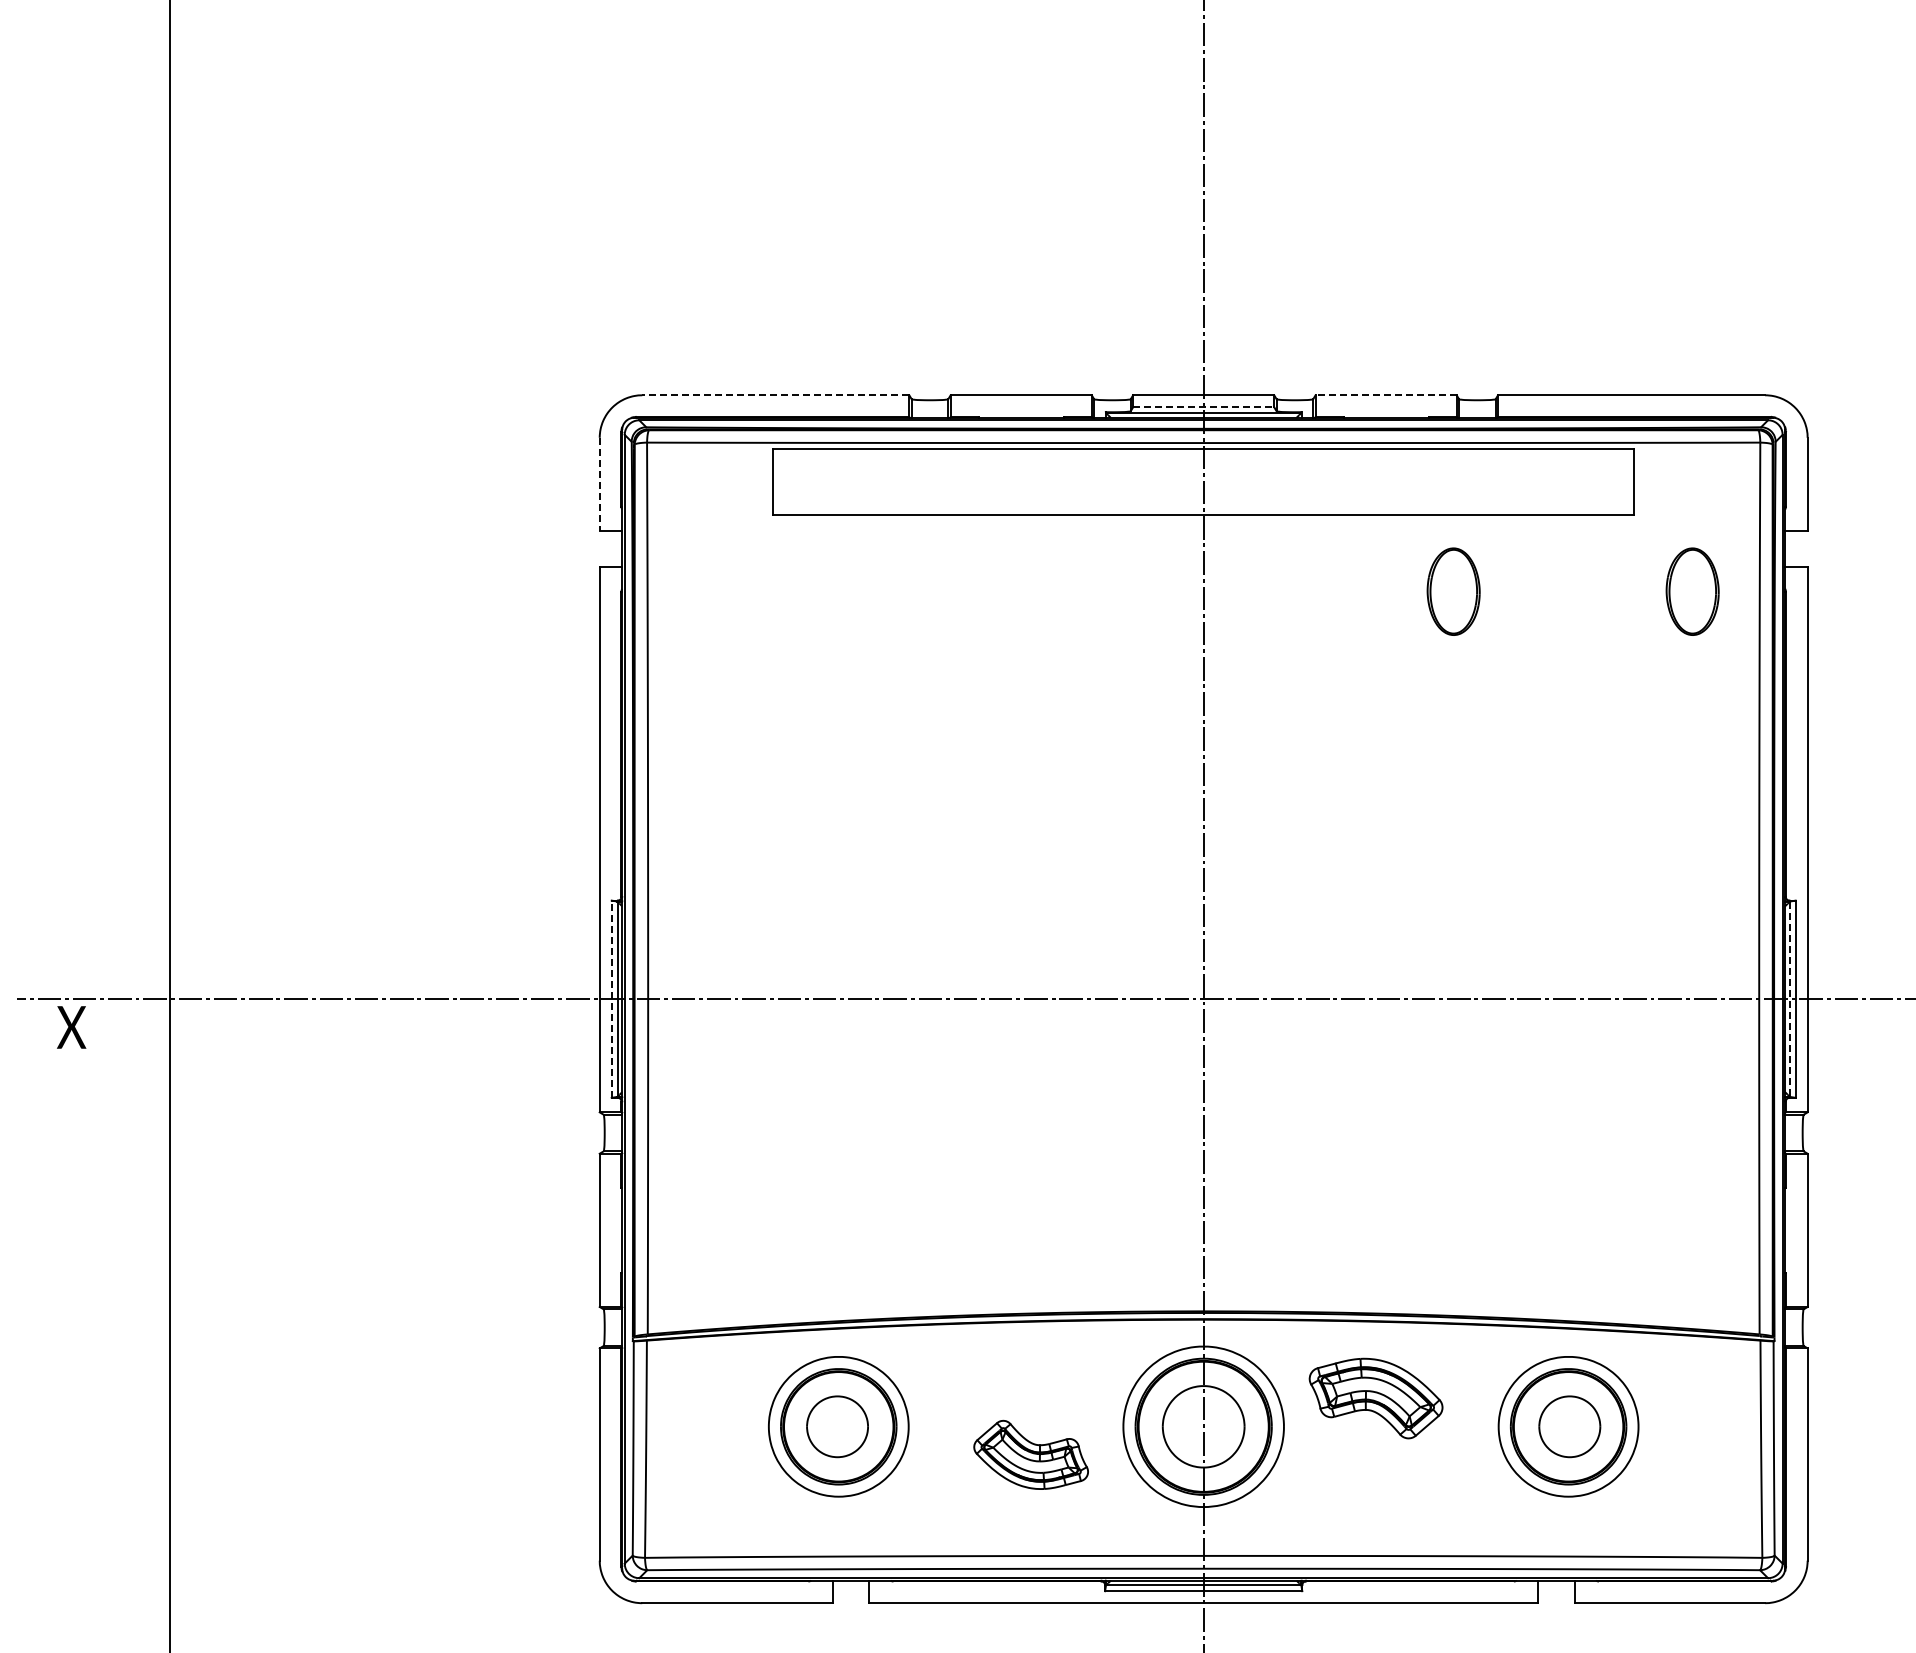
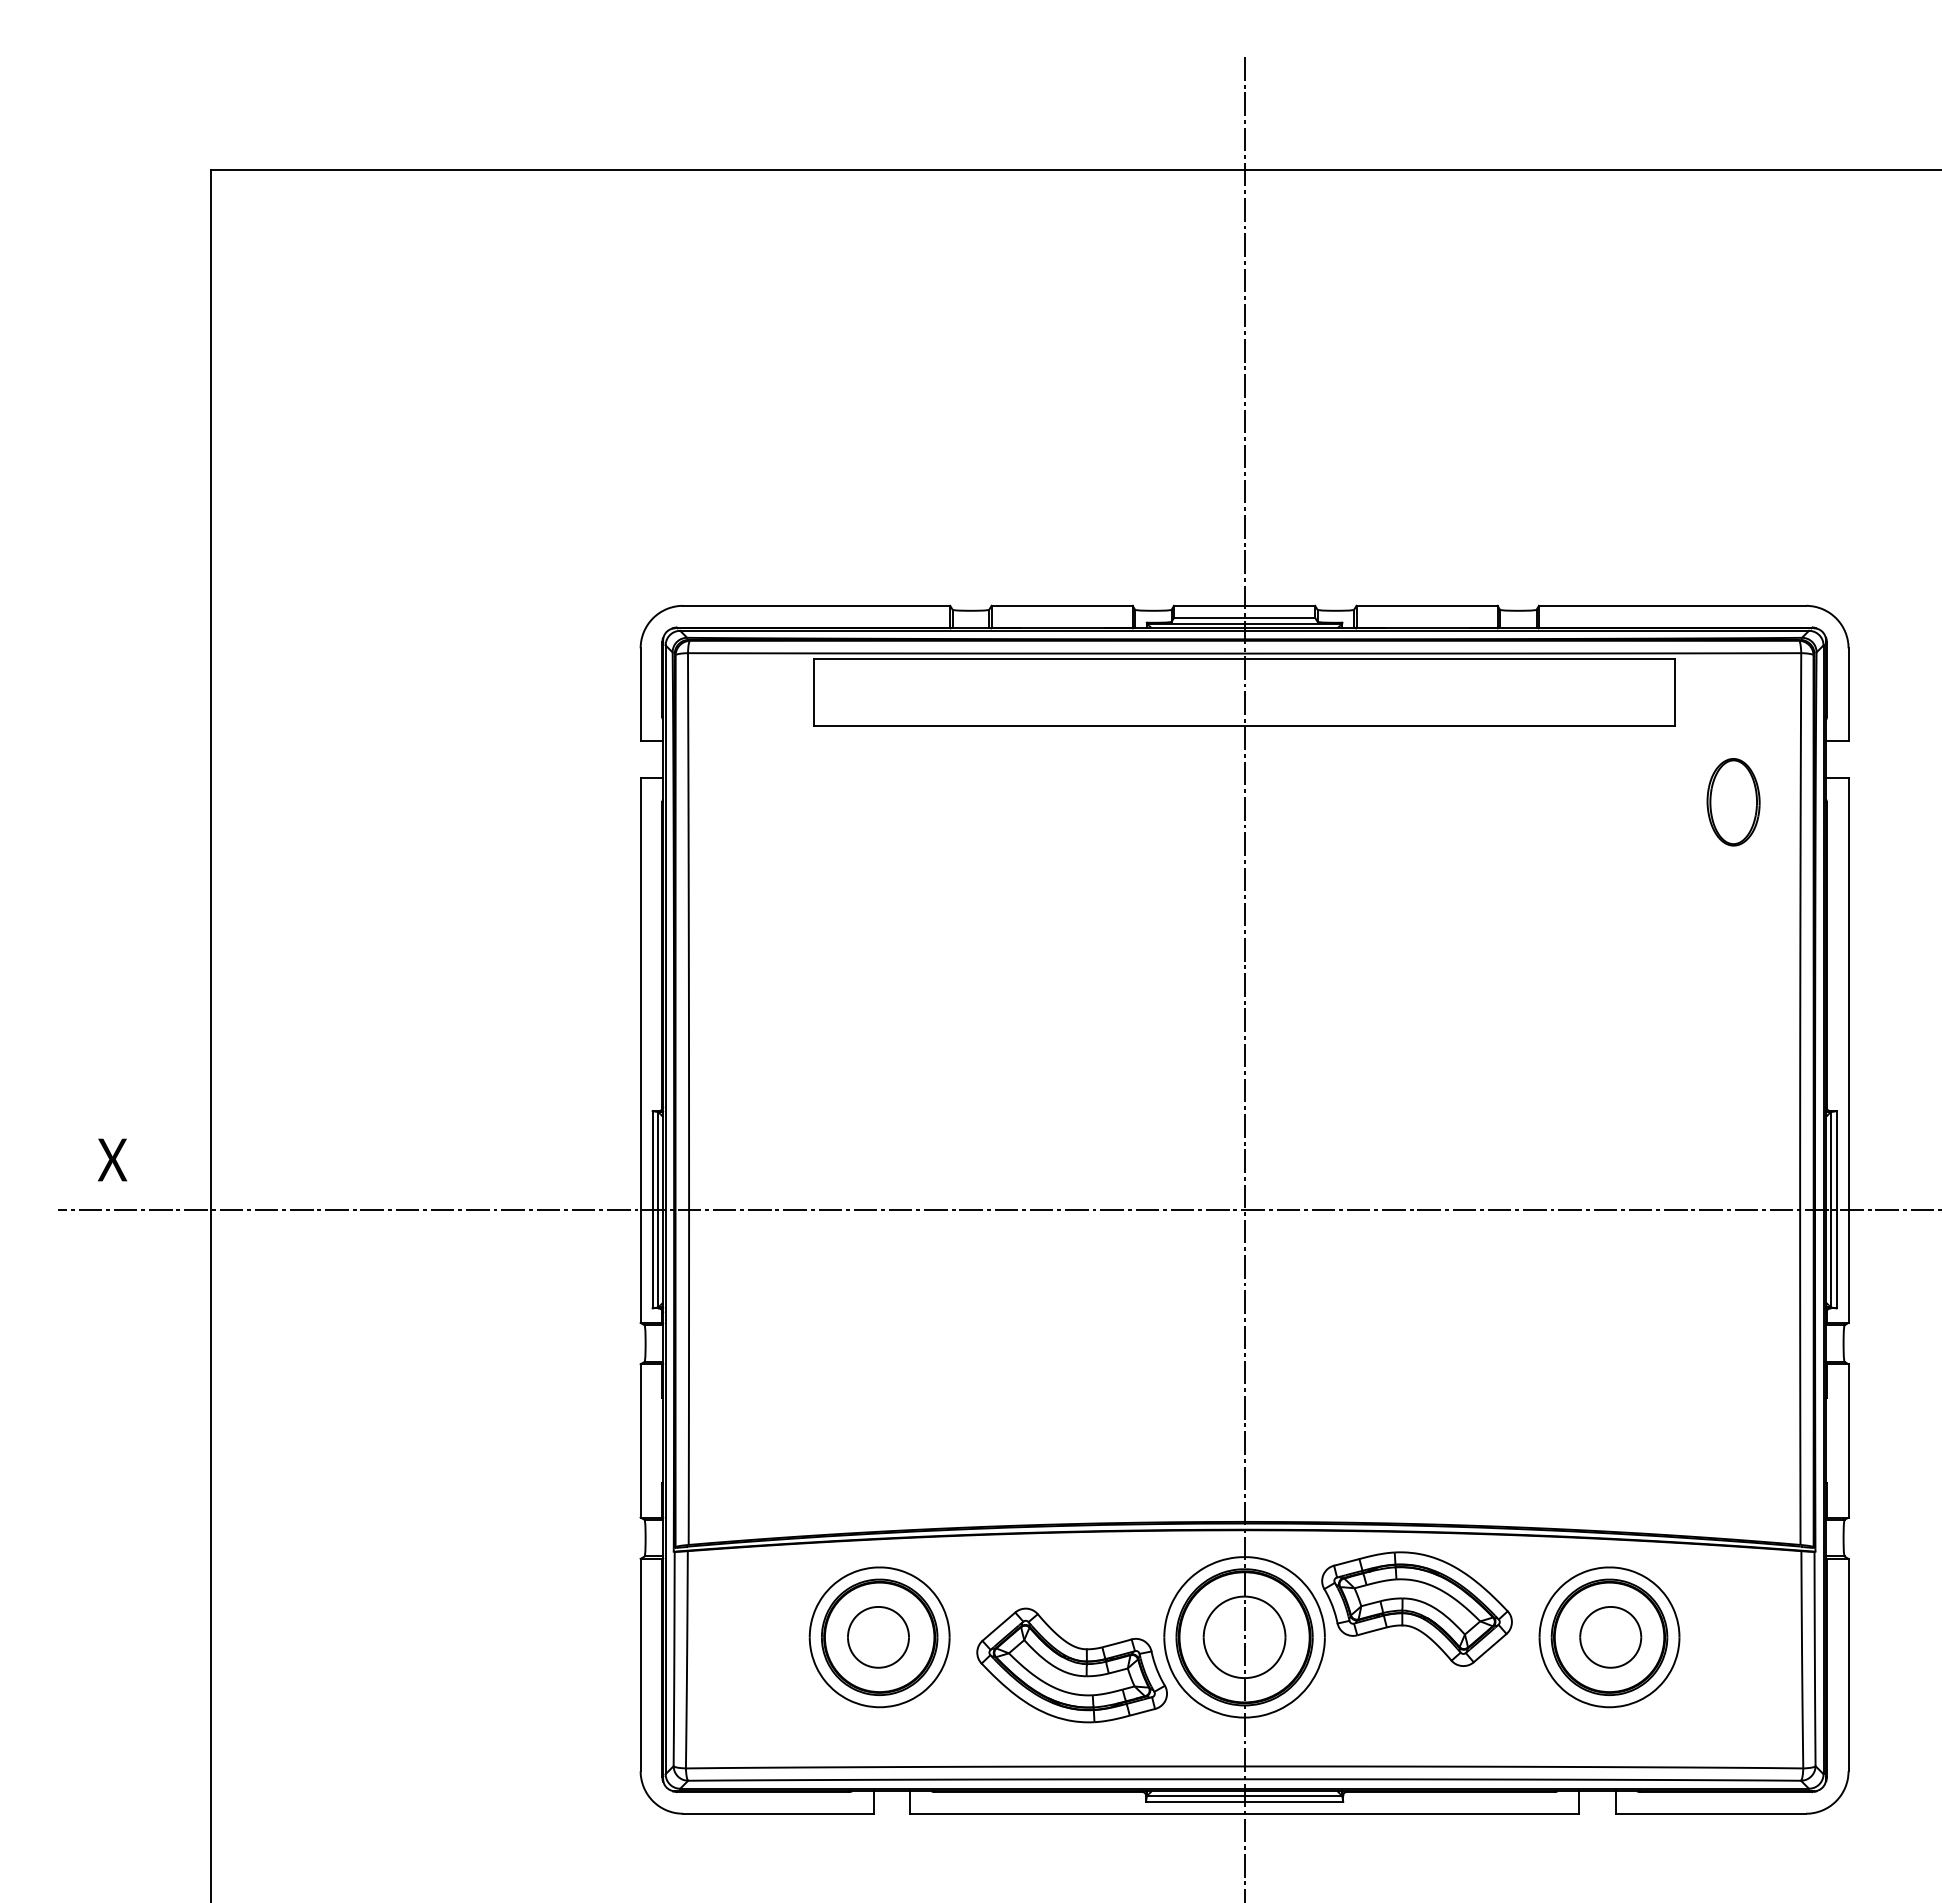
line: (775, 394) -> (816, 605), dashed -> solid
line: (1386, 394) -> (1427, 605), dashed -> solid
line: (1203, 406) -> (1244, 617), dashed -> solid
line: (599, 483) -> (640, 694), dashed -> solid
part: (1453, 591) -> (1494, 802), removed
line: (611, 998) -> (652, 1209), dashed -> solid
line: (1789, 998) -> (1830, 1209), dashed -> solid
text: (71, 1026) -> (112, 1159), moved
part: (1375, 1397) -> (1416, 1608), size x1.43
part: (1030, 1454) -> (1071, 1665), size x1.67

